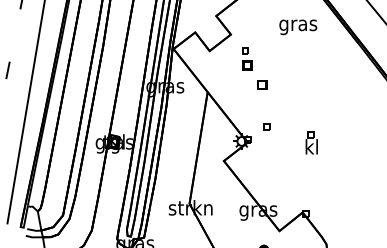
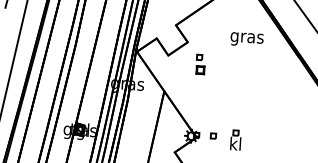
part: (262, 84) -> (212, 87), removed
part: (266, 126) -> (213, 135), moved
part: (311, 142) -> (235, 139), moved

